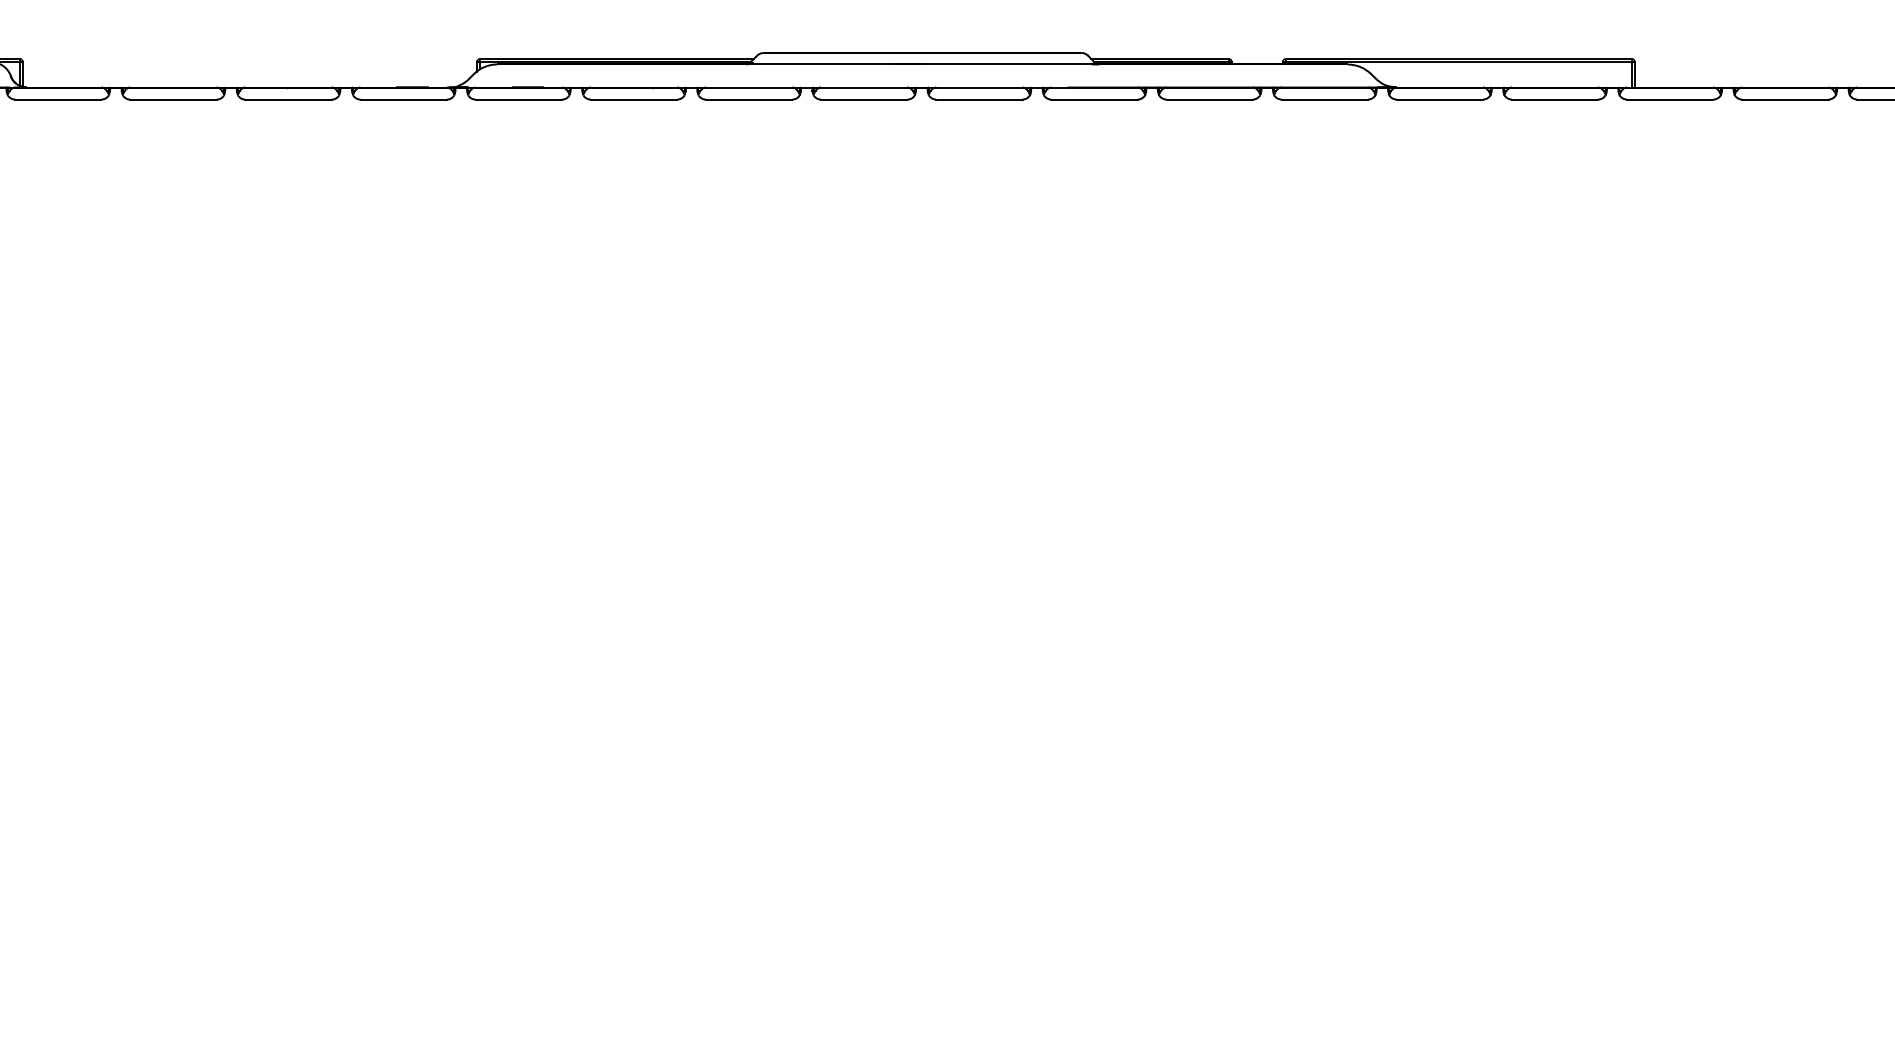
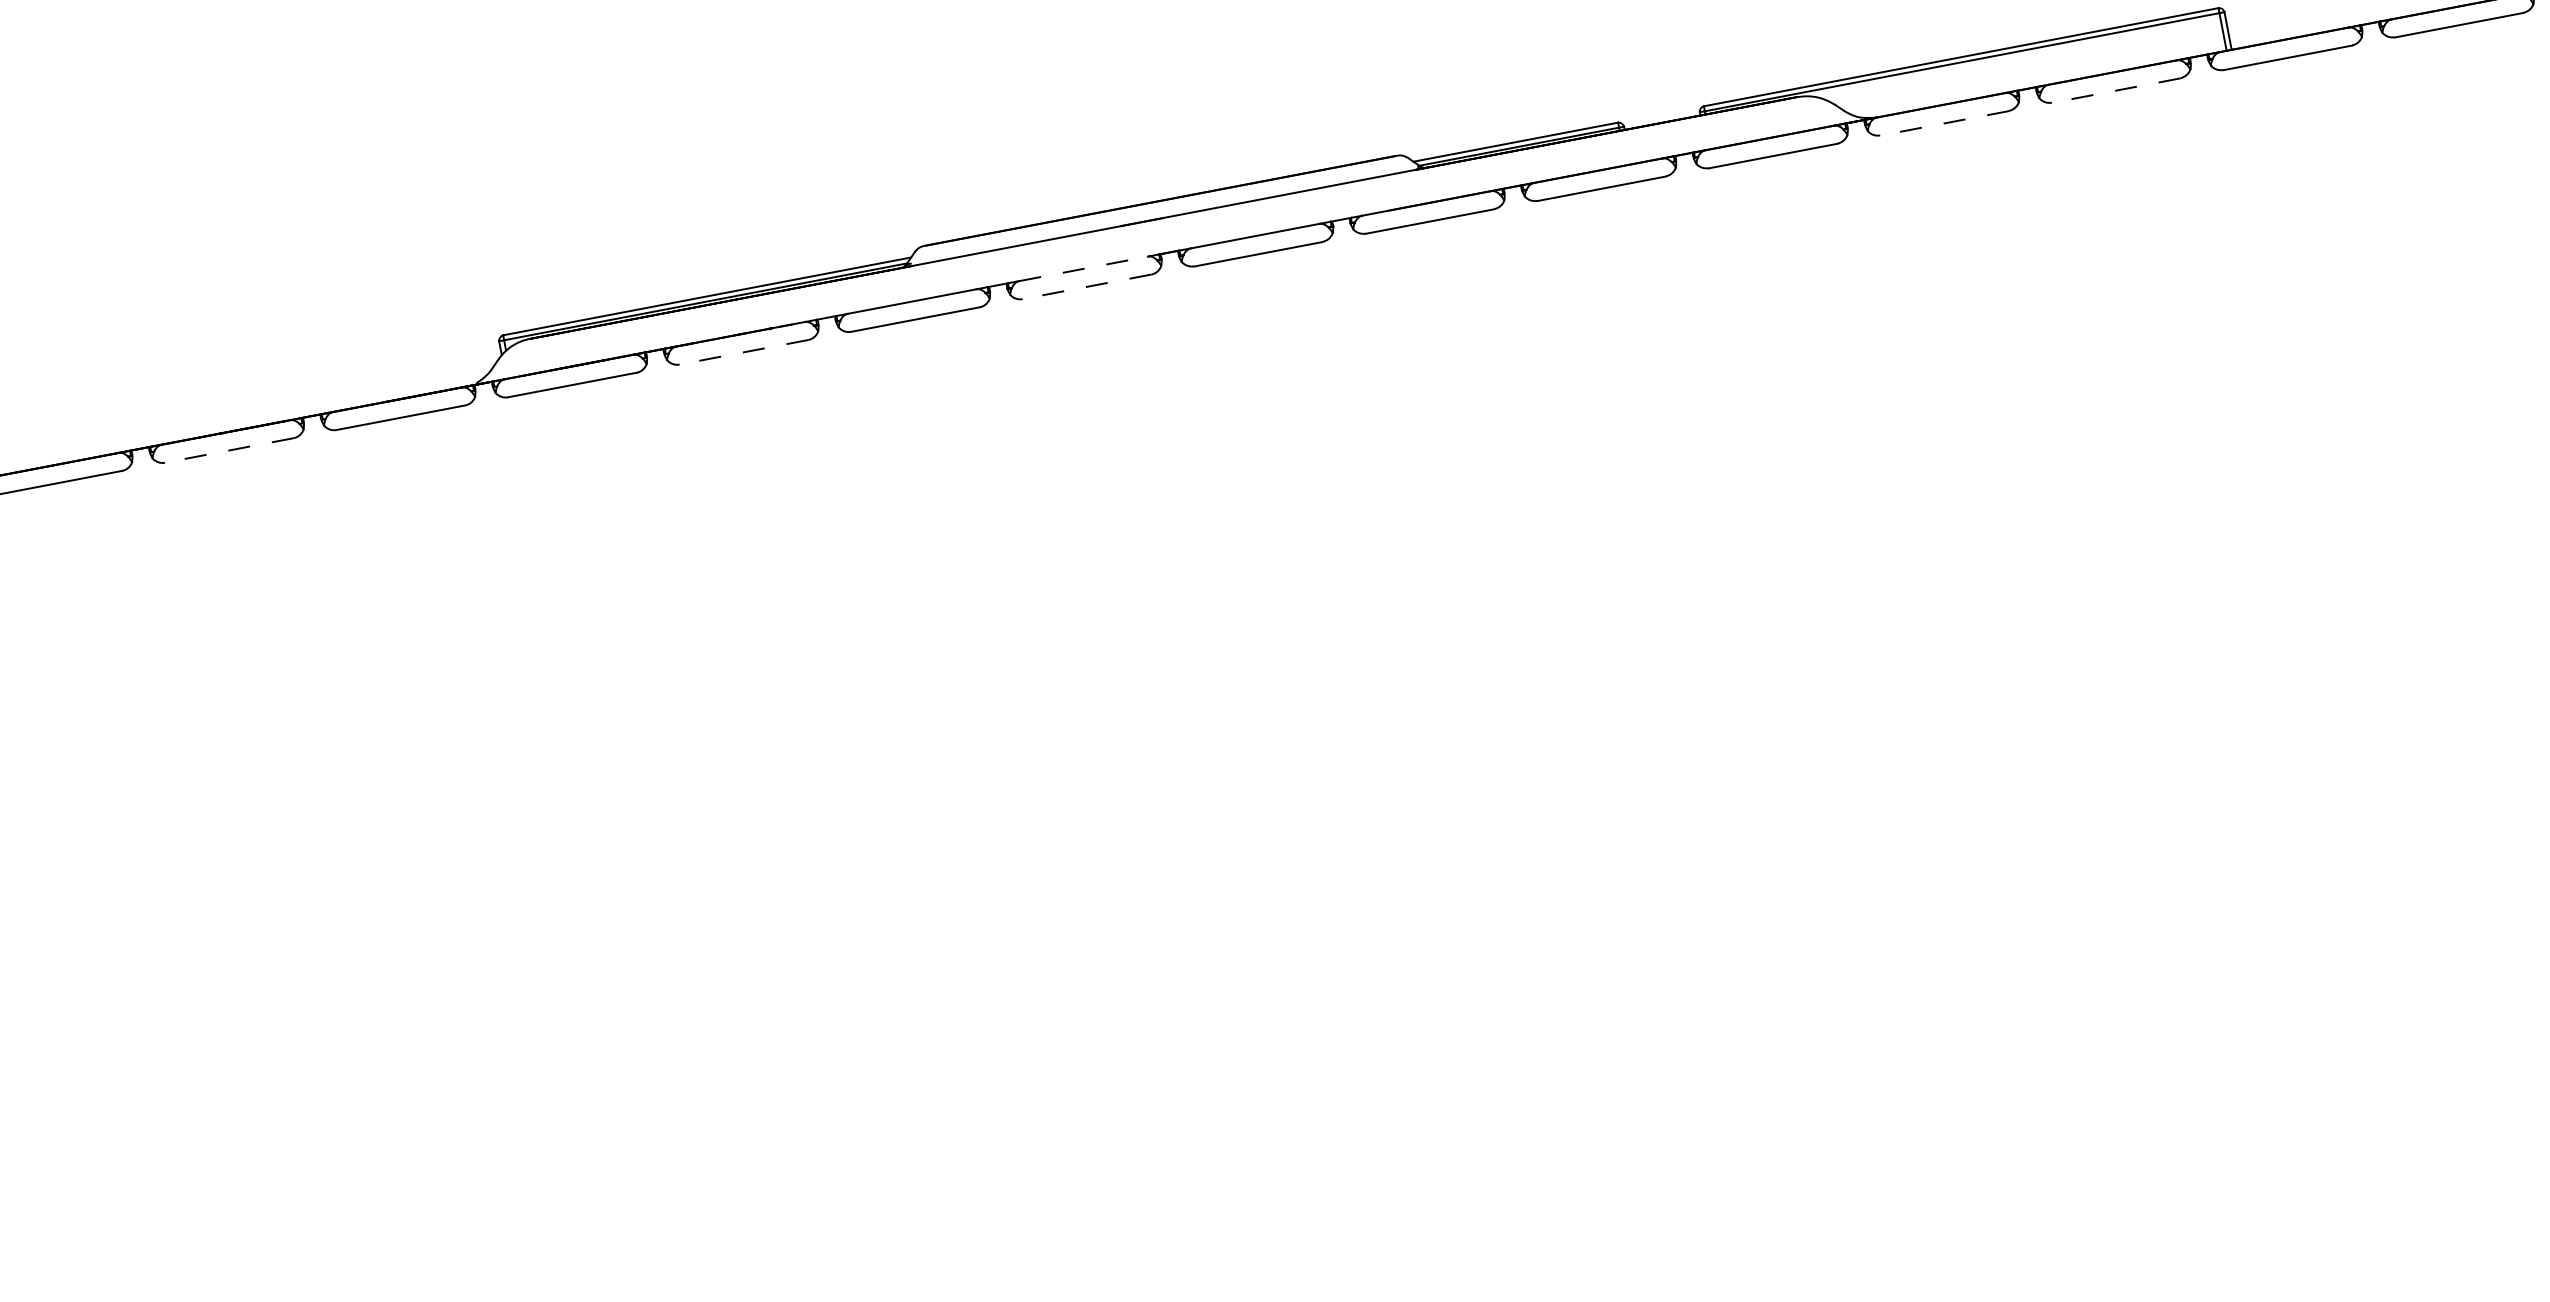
line: (864, 87) -> (1083, 268), solid -> dashed
line: (288, 99) -> (229, 450), solid -> dashed
line: (633, 99) -> (743, 352), solid -> dashed
line: (863, 99) -> (1085, 286), solid -> dashed
line: (1439, 99) -> (1943, 123), solid -> dashed
line: (1554, 99) -> (2115, 90), solid -> dashed

